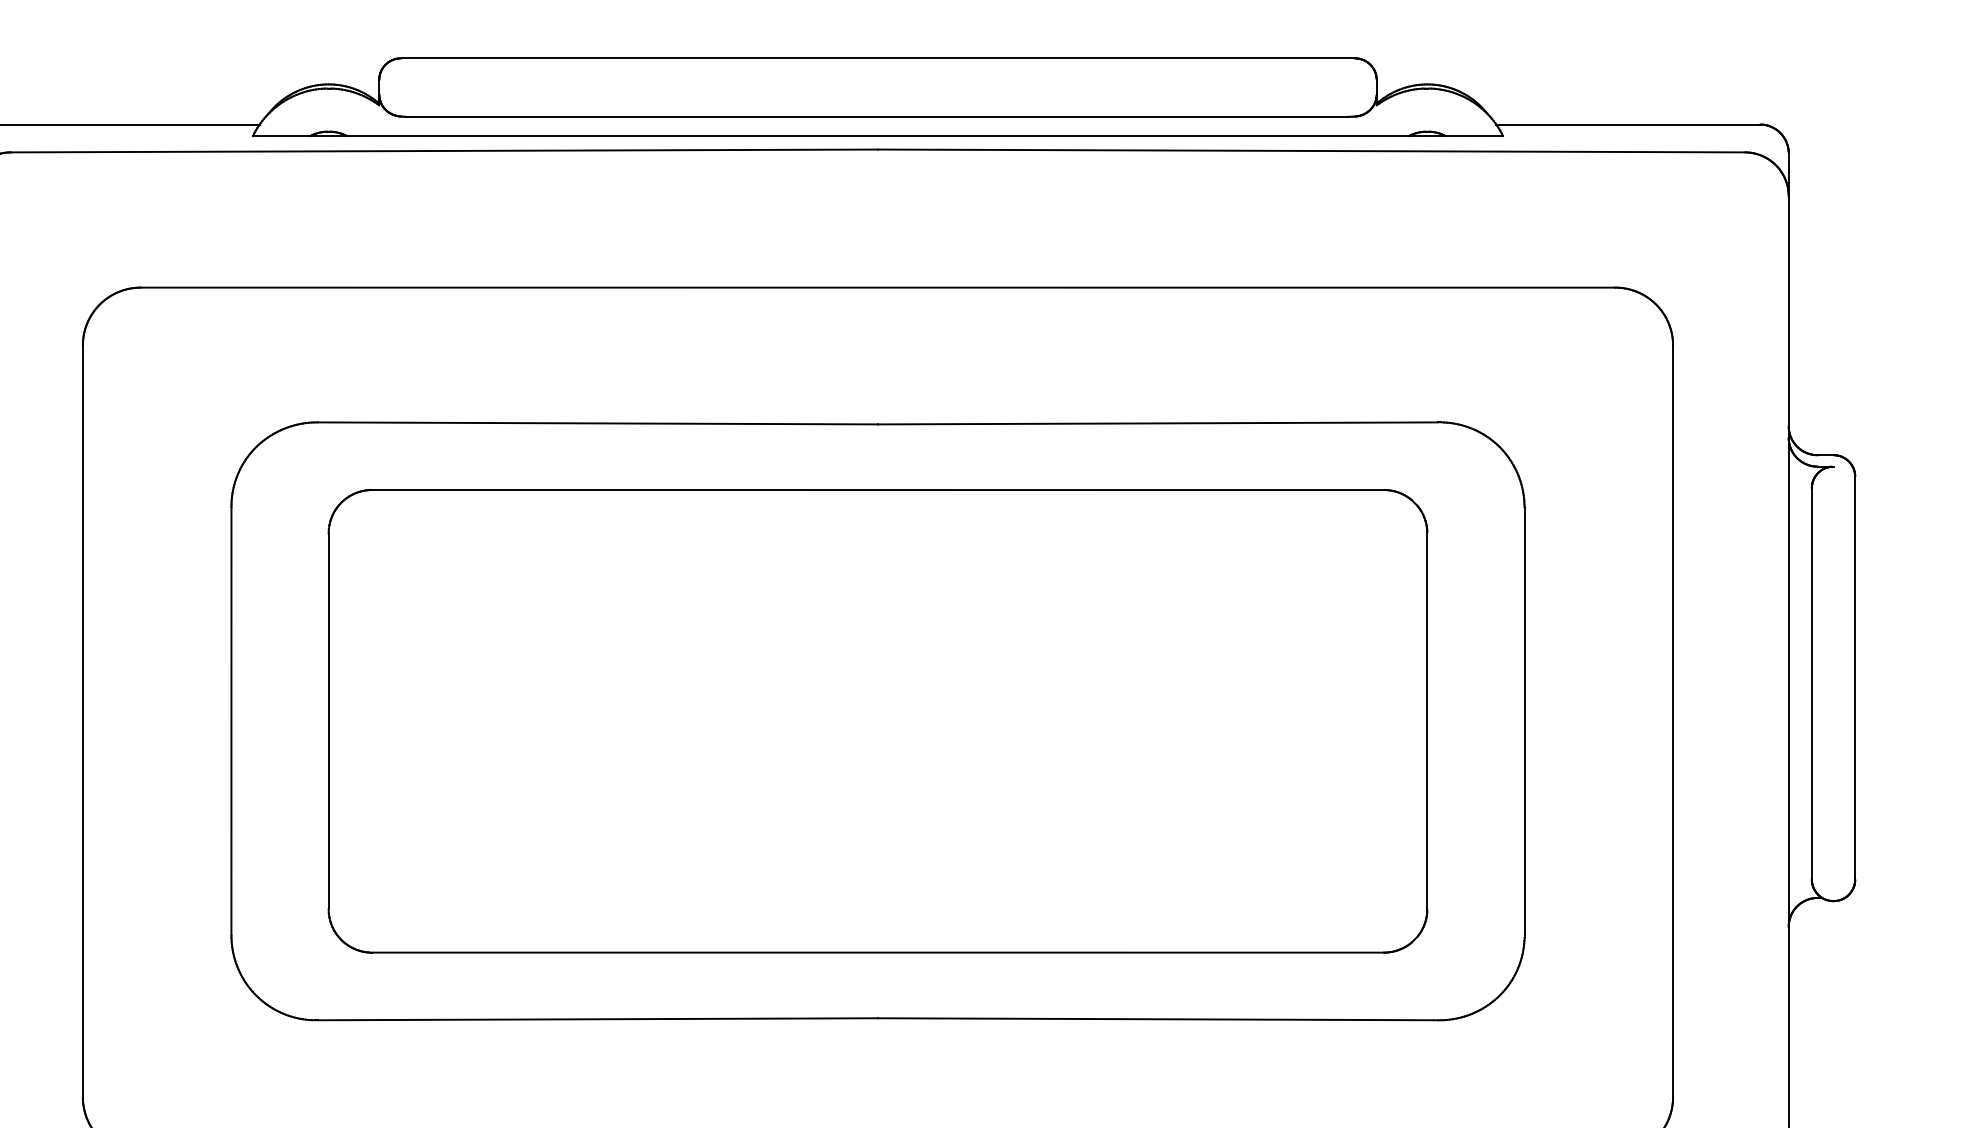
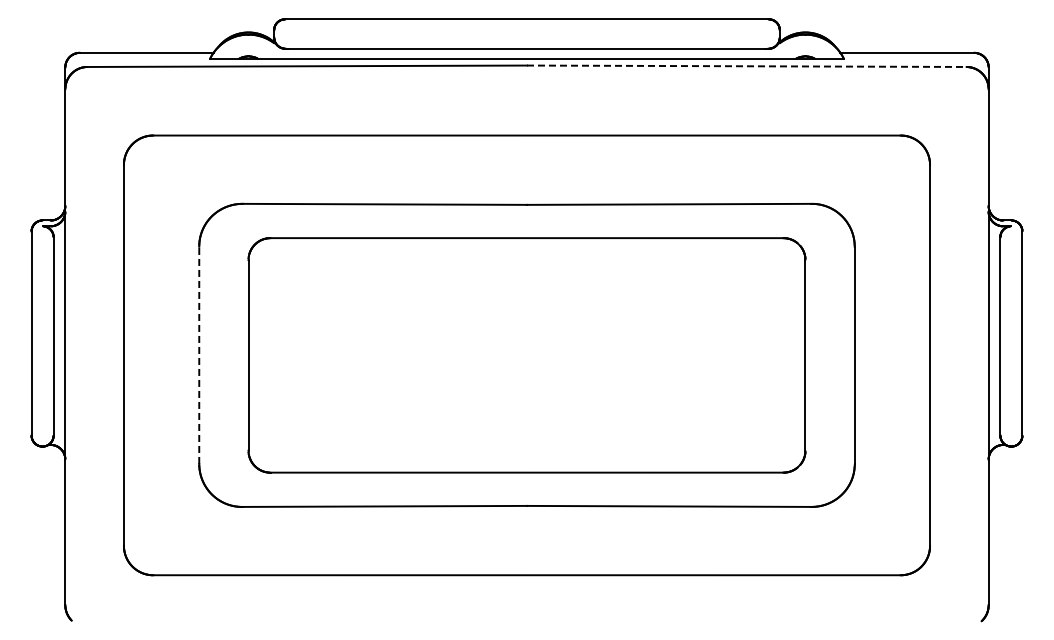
line: (1310, 151) -> (746, 66), solid -> dashed
line: (231, 721) -> (199, 355), solid -> dashed

